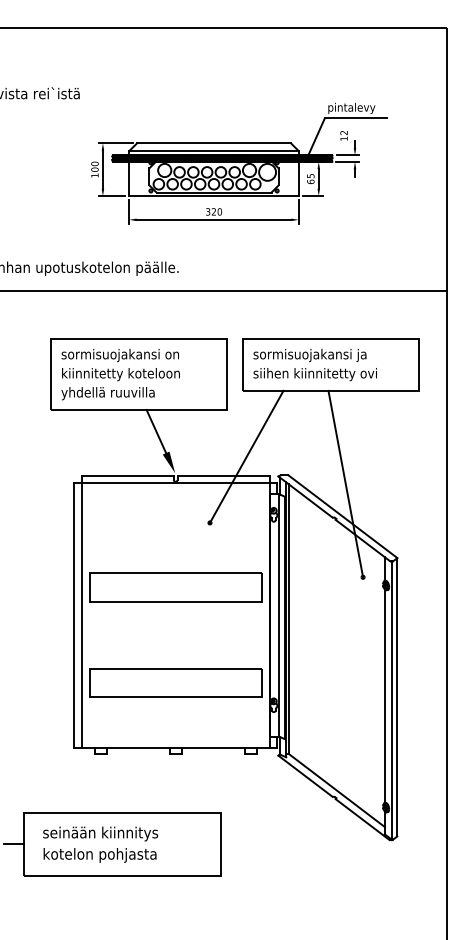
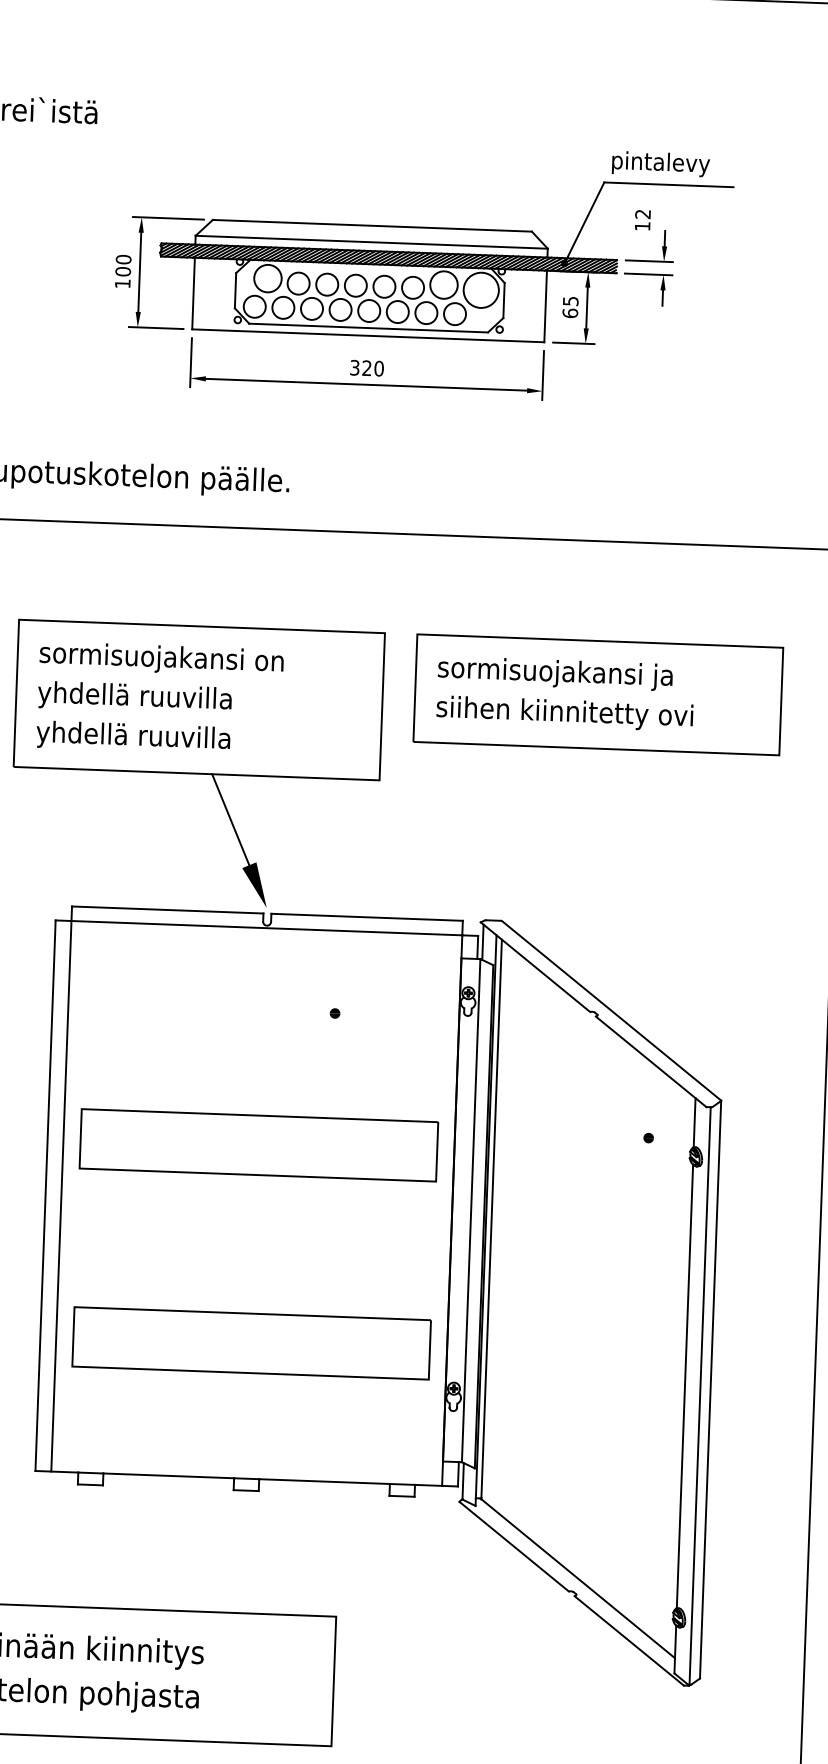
text: (120, 374) -> (160, 698), kiinnitetty koteloon -> yhdellä ruuvilla
line: (246, 456) -> (415, 878), removed
line: (345, 483) -> (619, 942), removed

